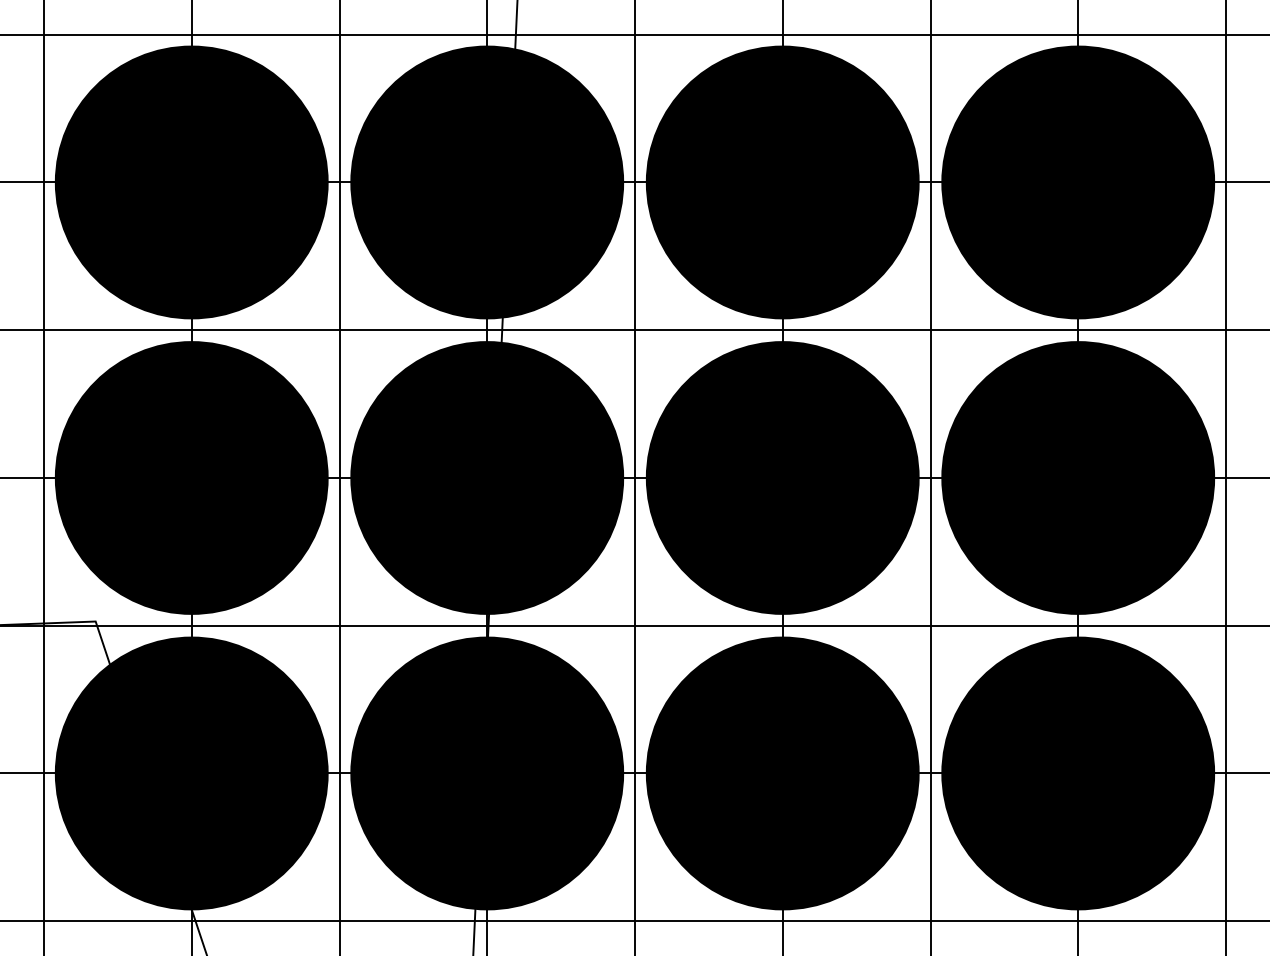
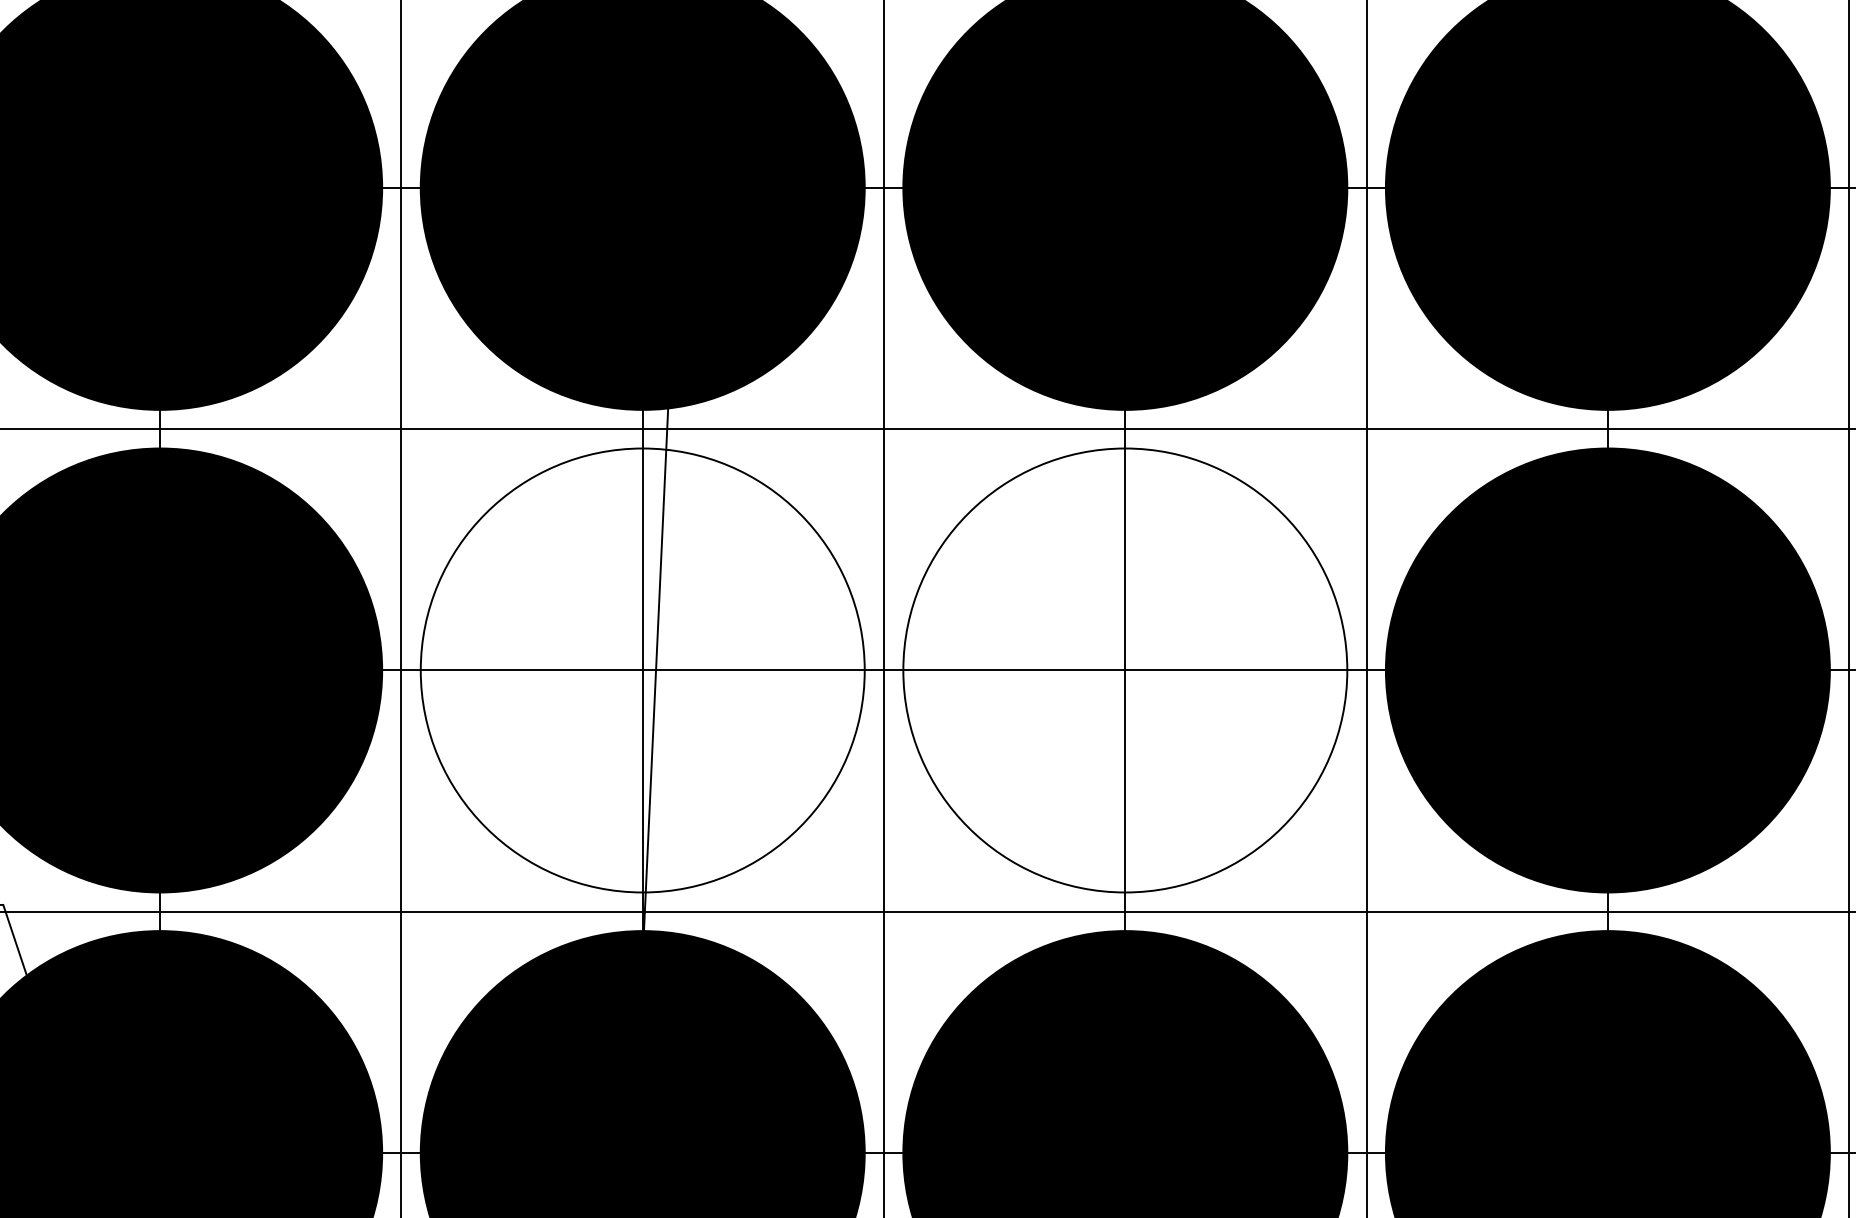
fill: (487, 477) -> (643, 669), removed
fill: (782, 477) -> (1124, 669), removed

